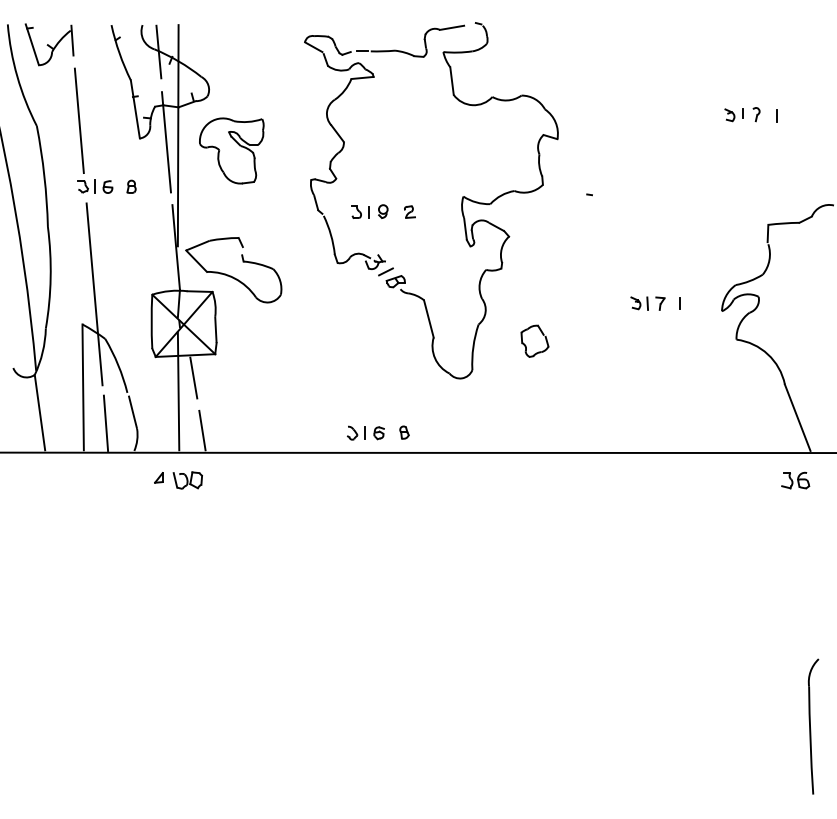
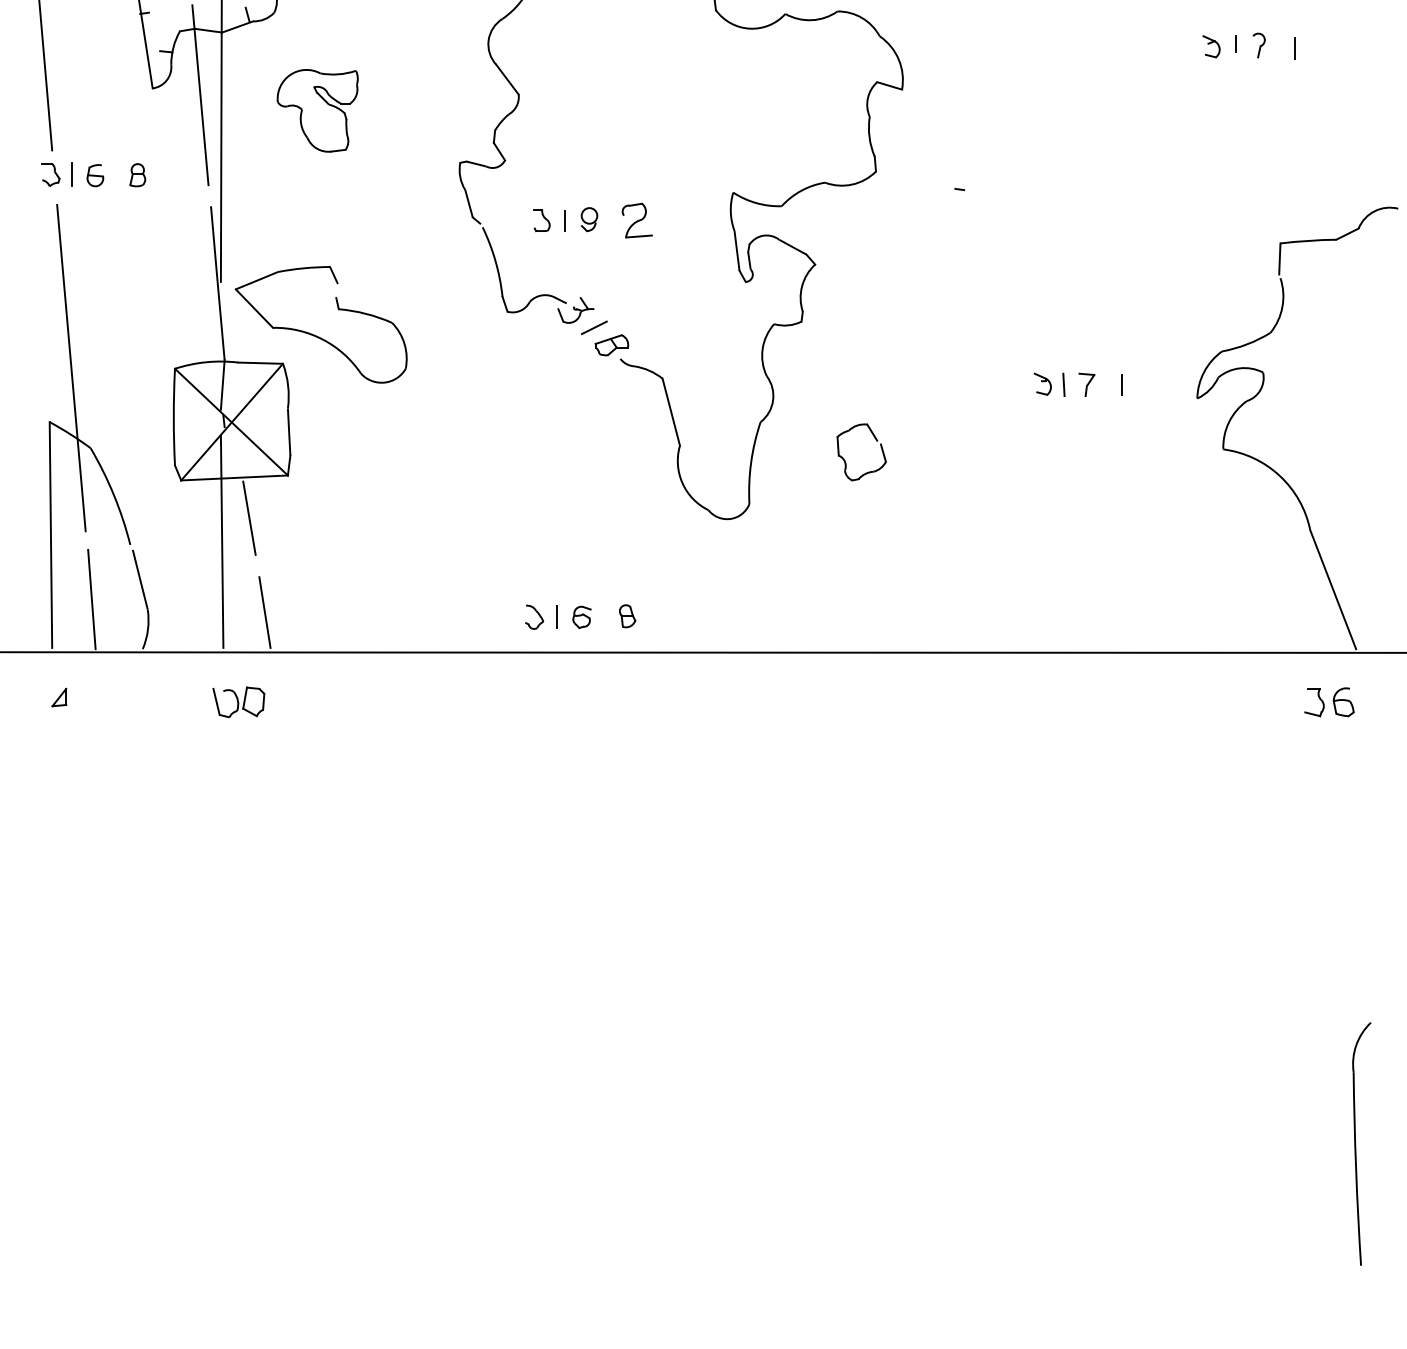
part: (231, 150) -> (317, 109), size x0.7
part: (409, 211) -> (636, 219), size x1.6
part: (158, 477) -> (58, 696), moved

